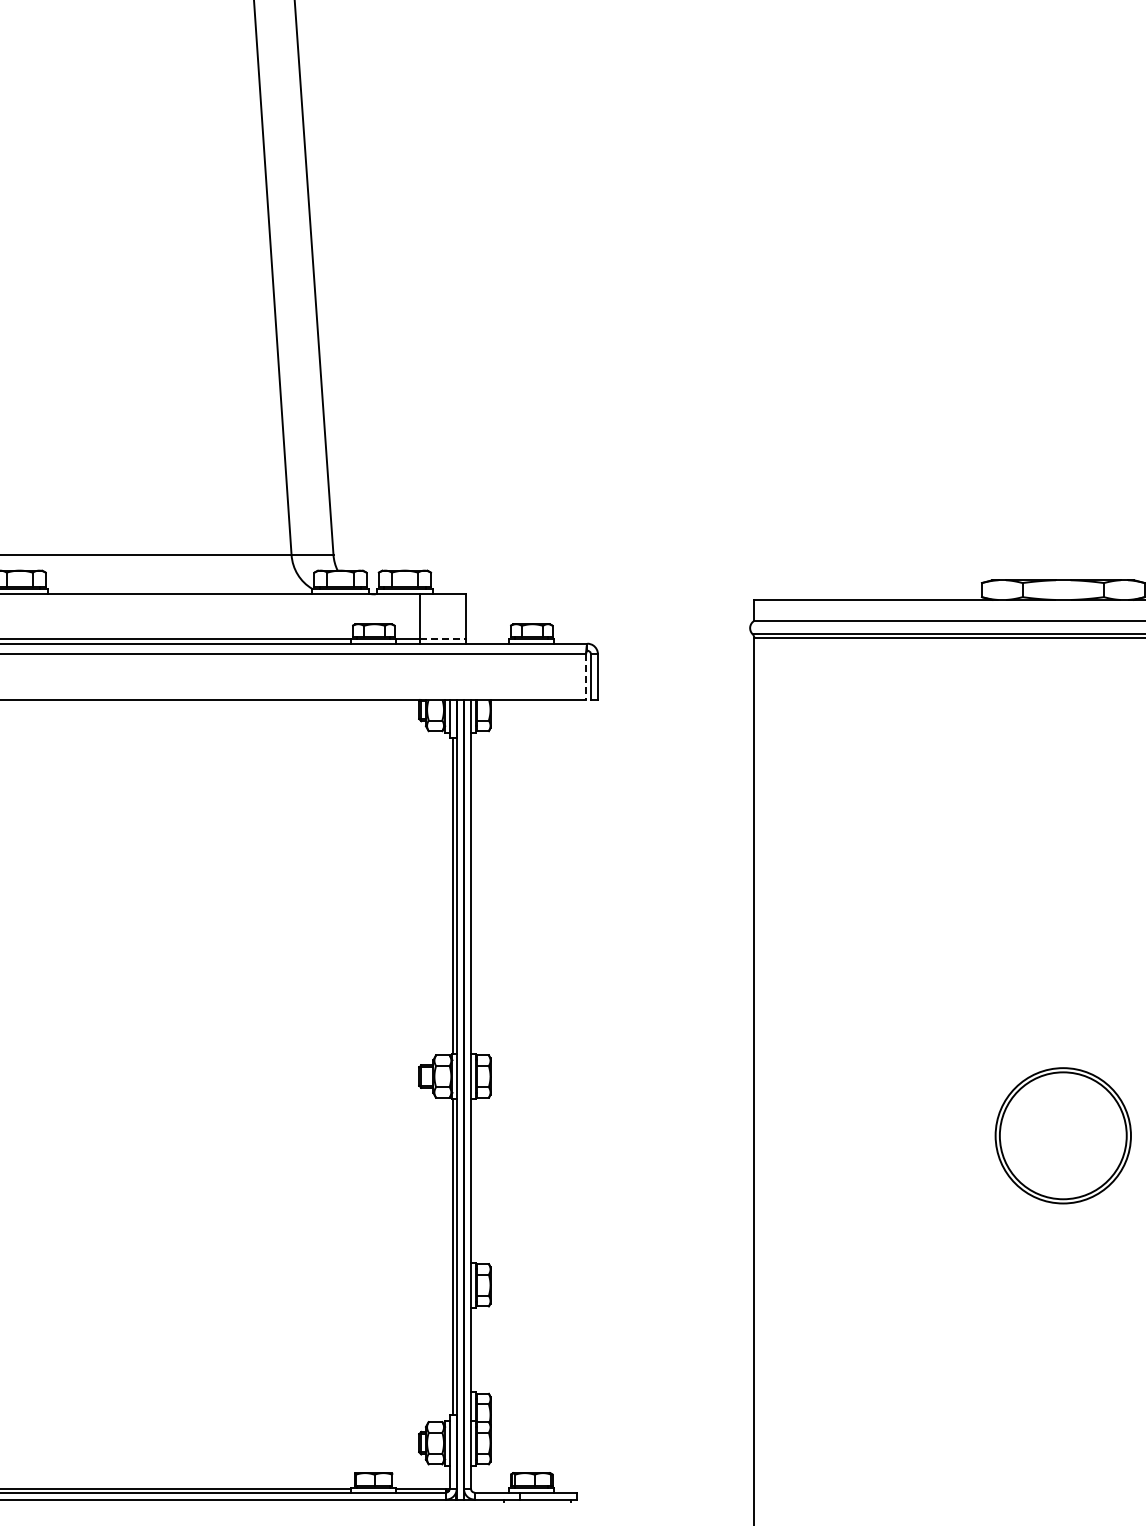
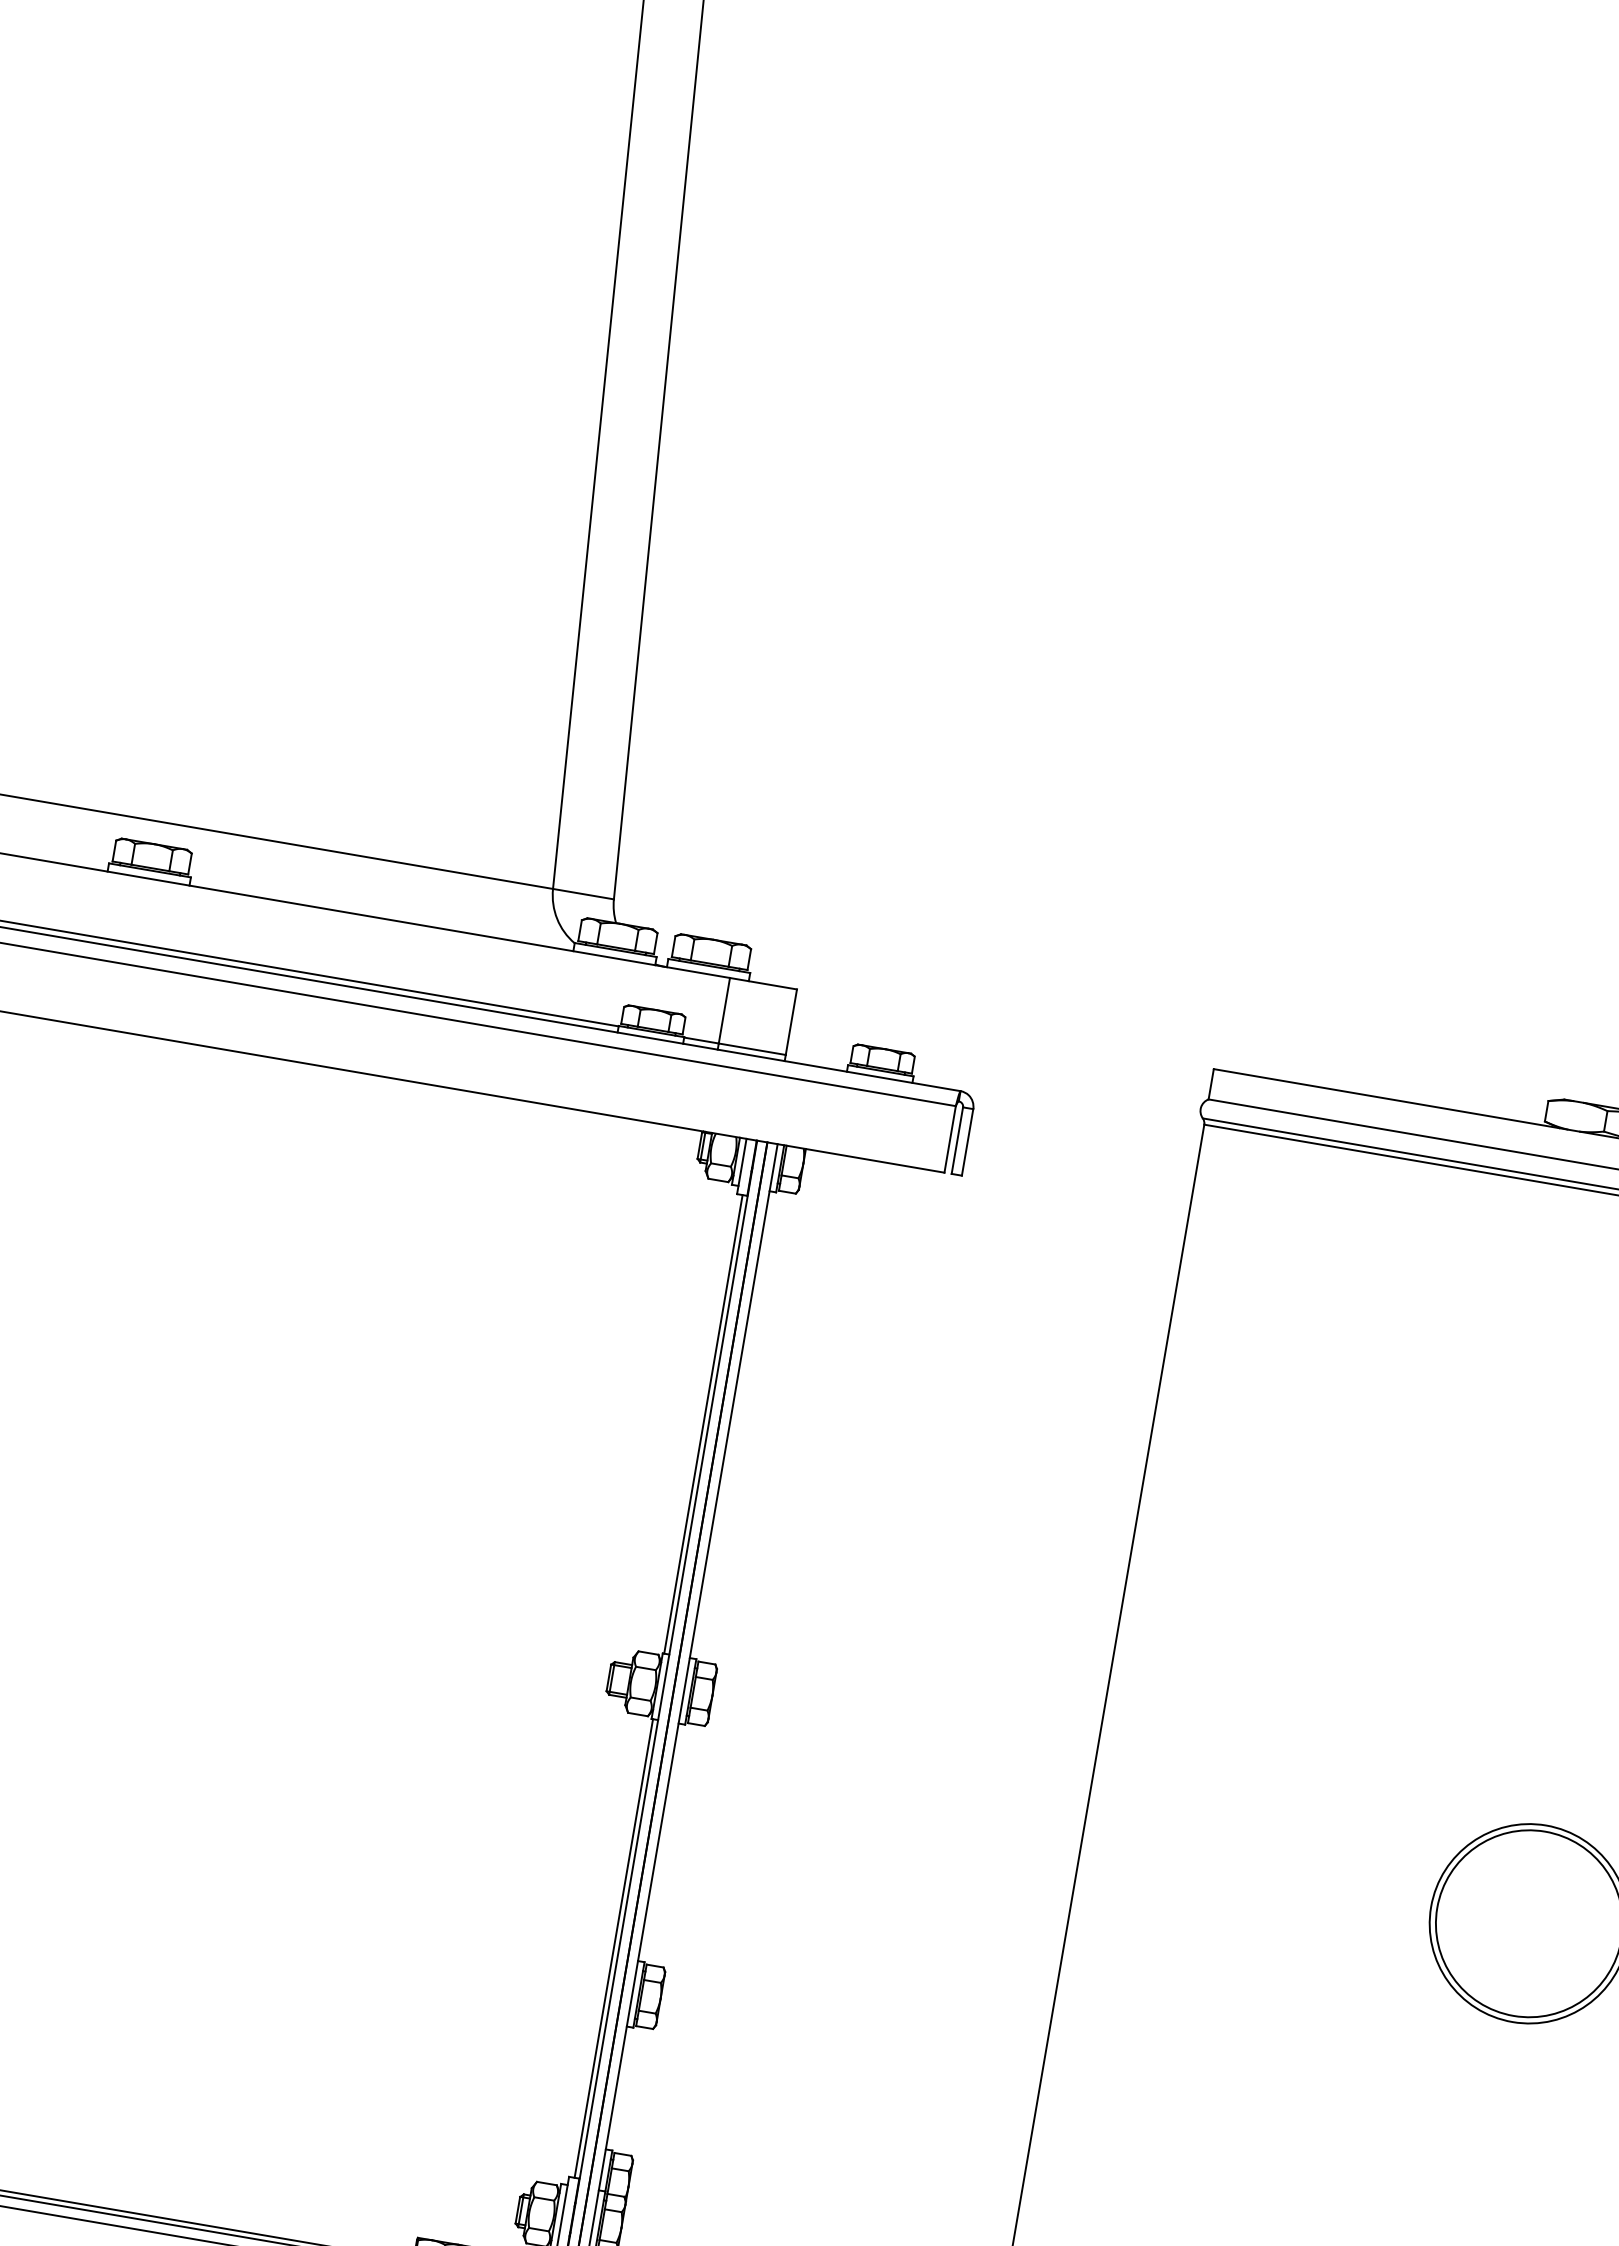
line: (443, 639) -> (752, 1049), dashed -> solid
line: (585, 677) -> (949, 1139), dashed -> solid

